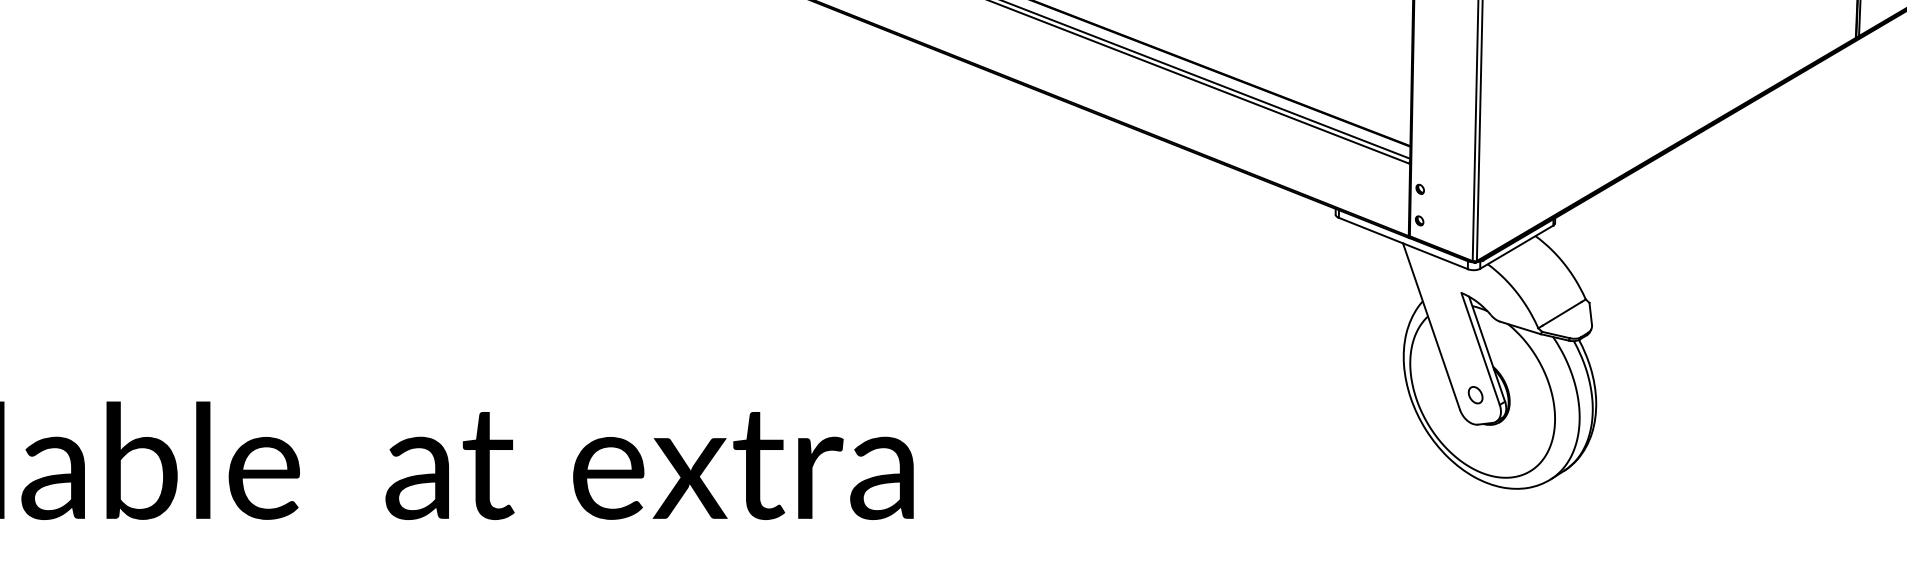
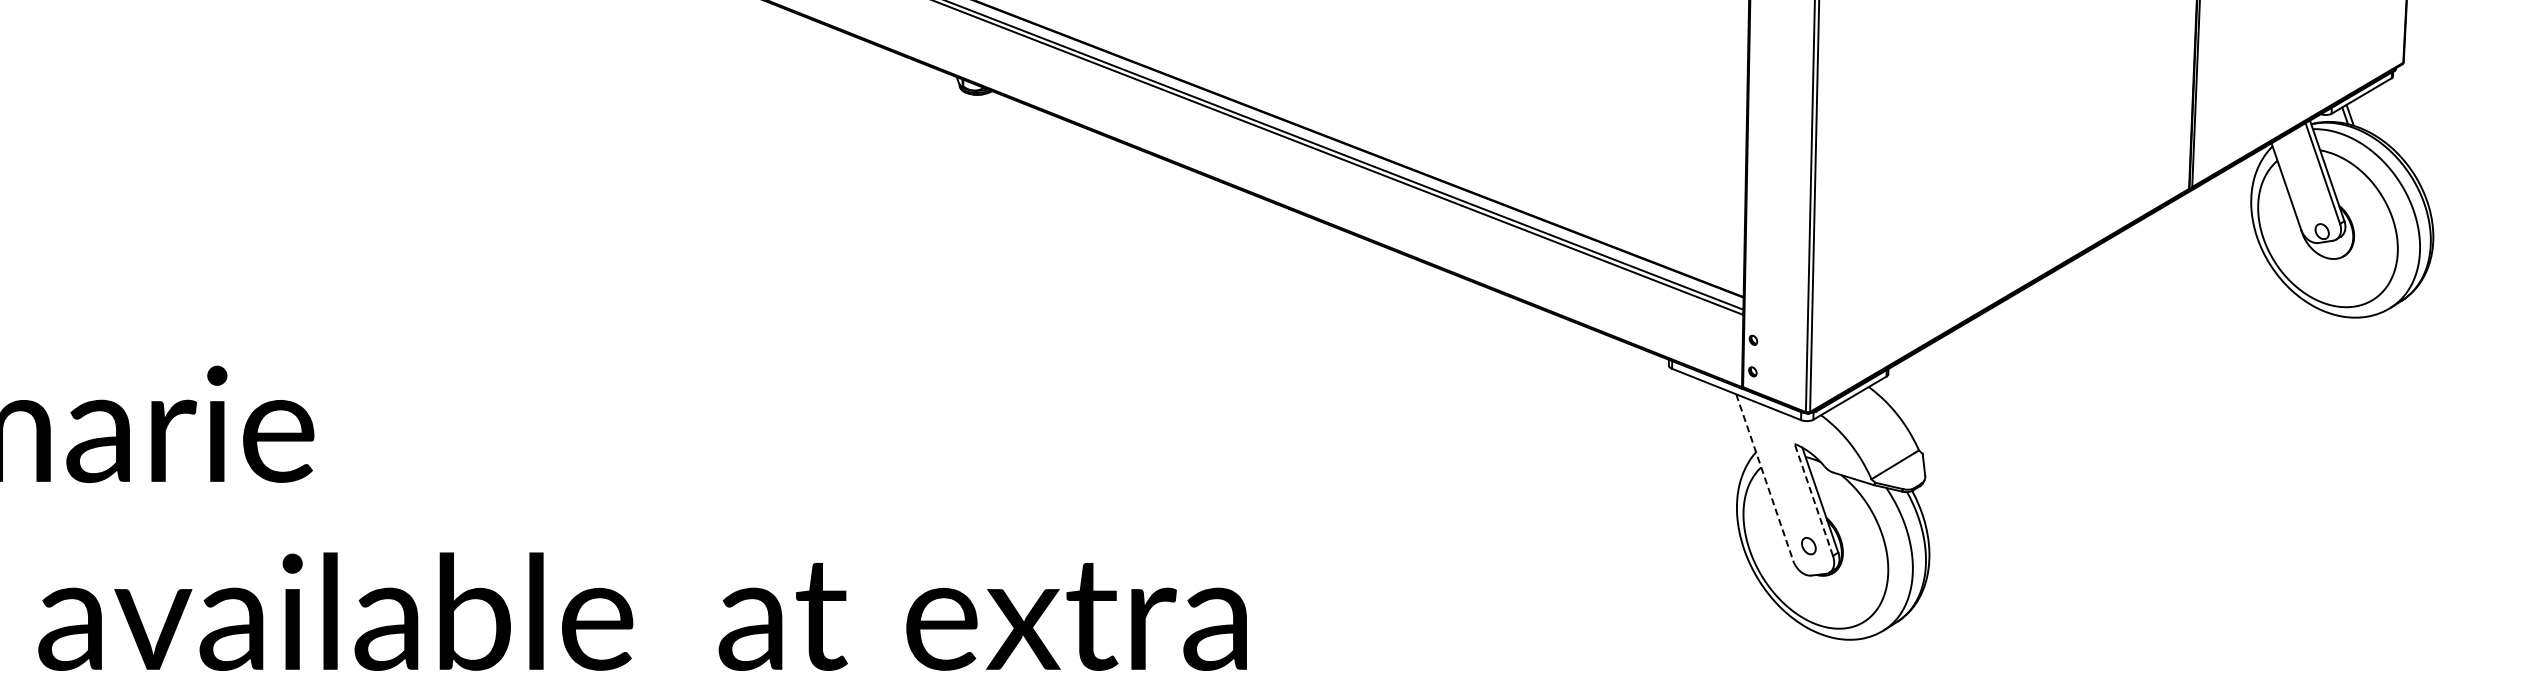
line: (1431, 326) -> (1764, 477), solid -> dashed
line: (1480, 348) -> (1813, 499), solid -> dashed

